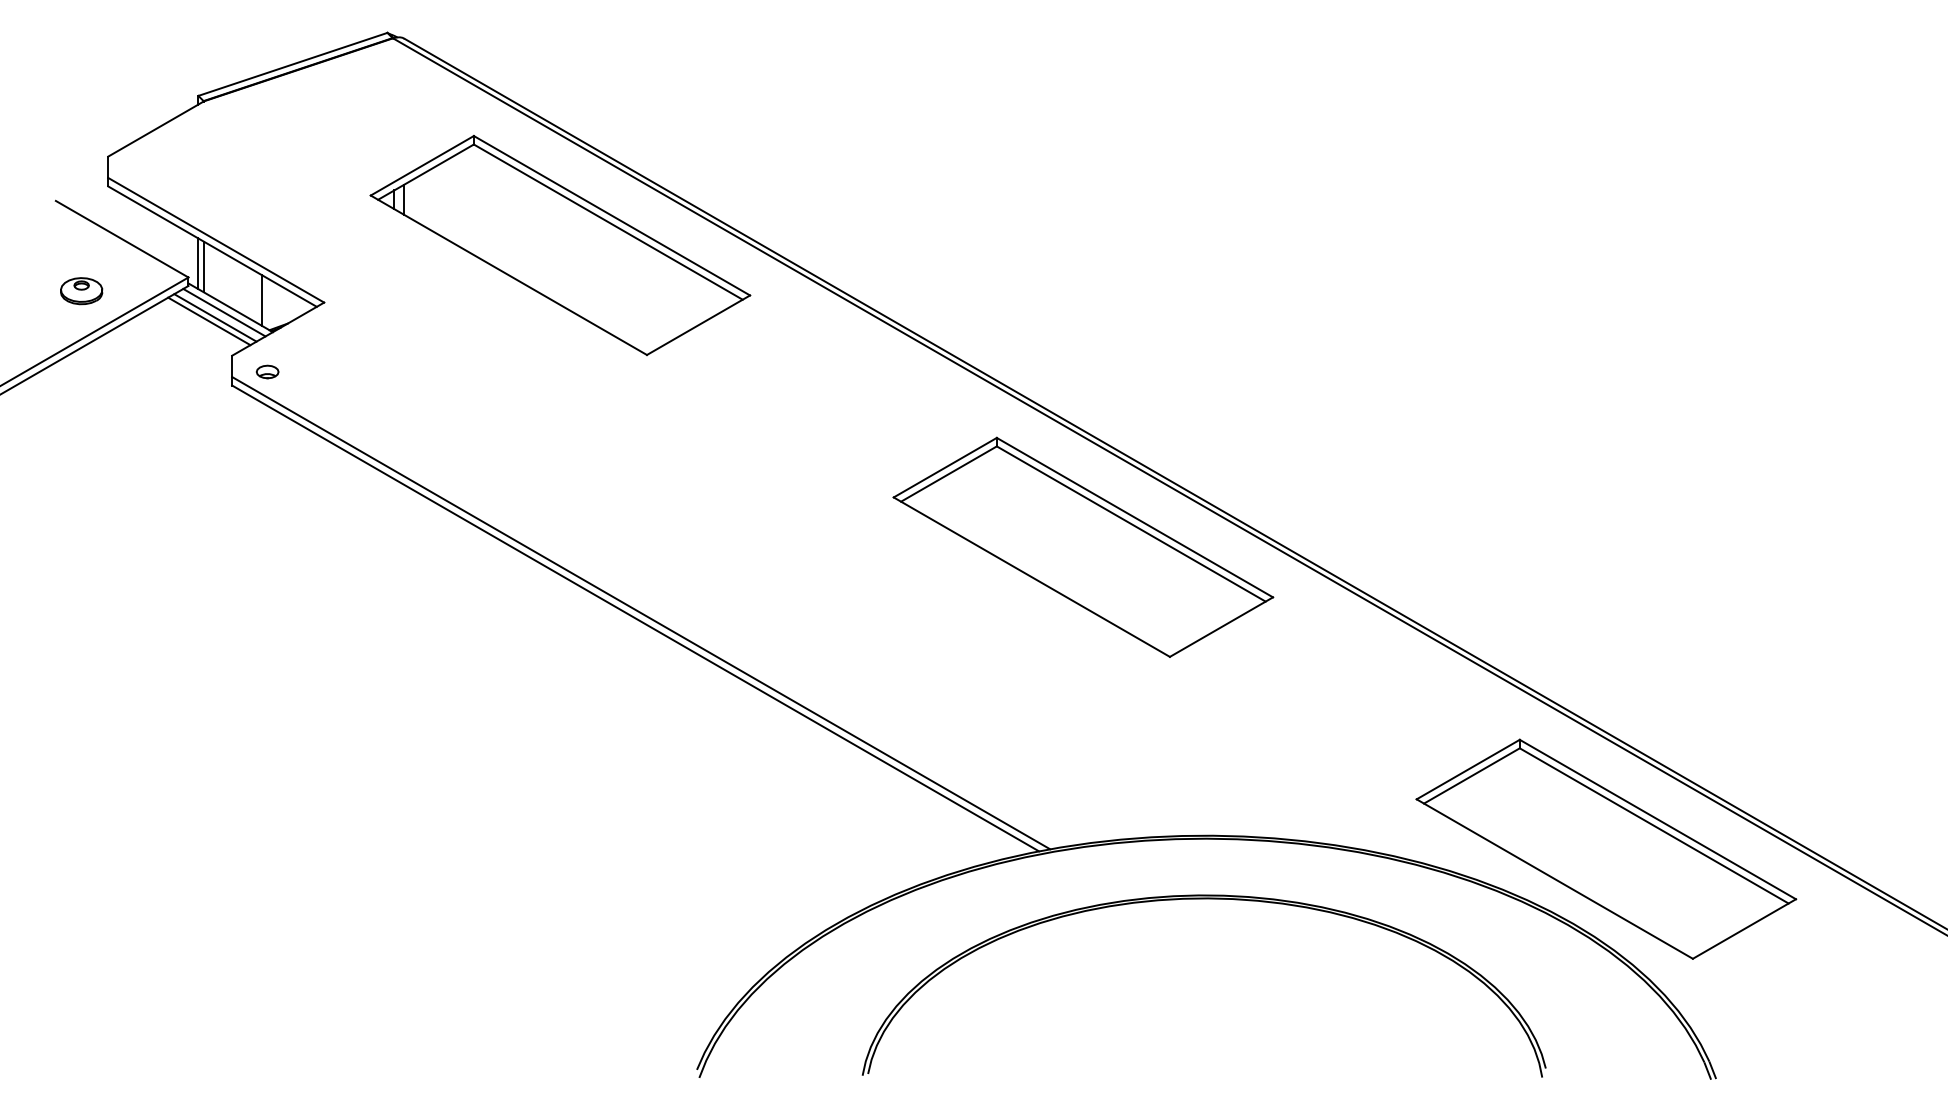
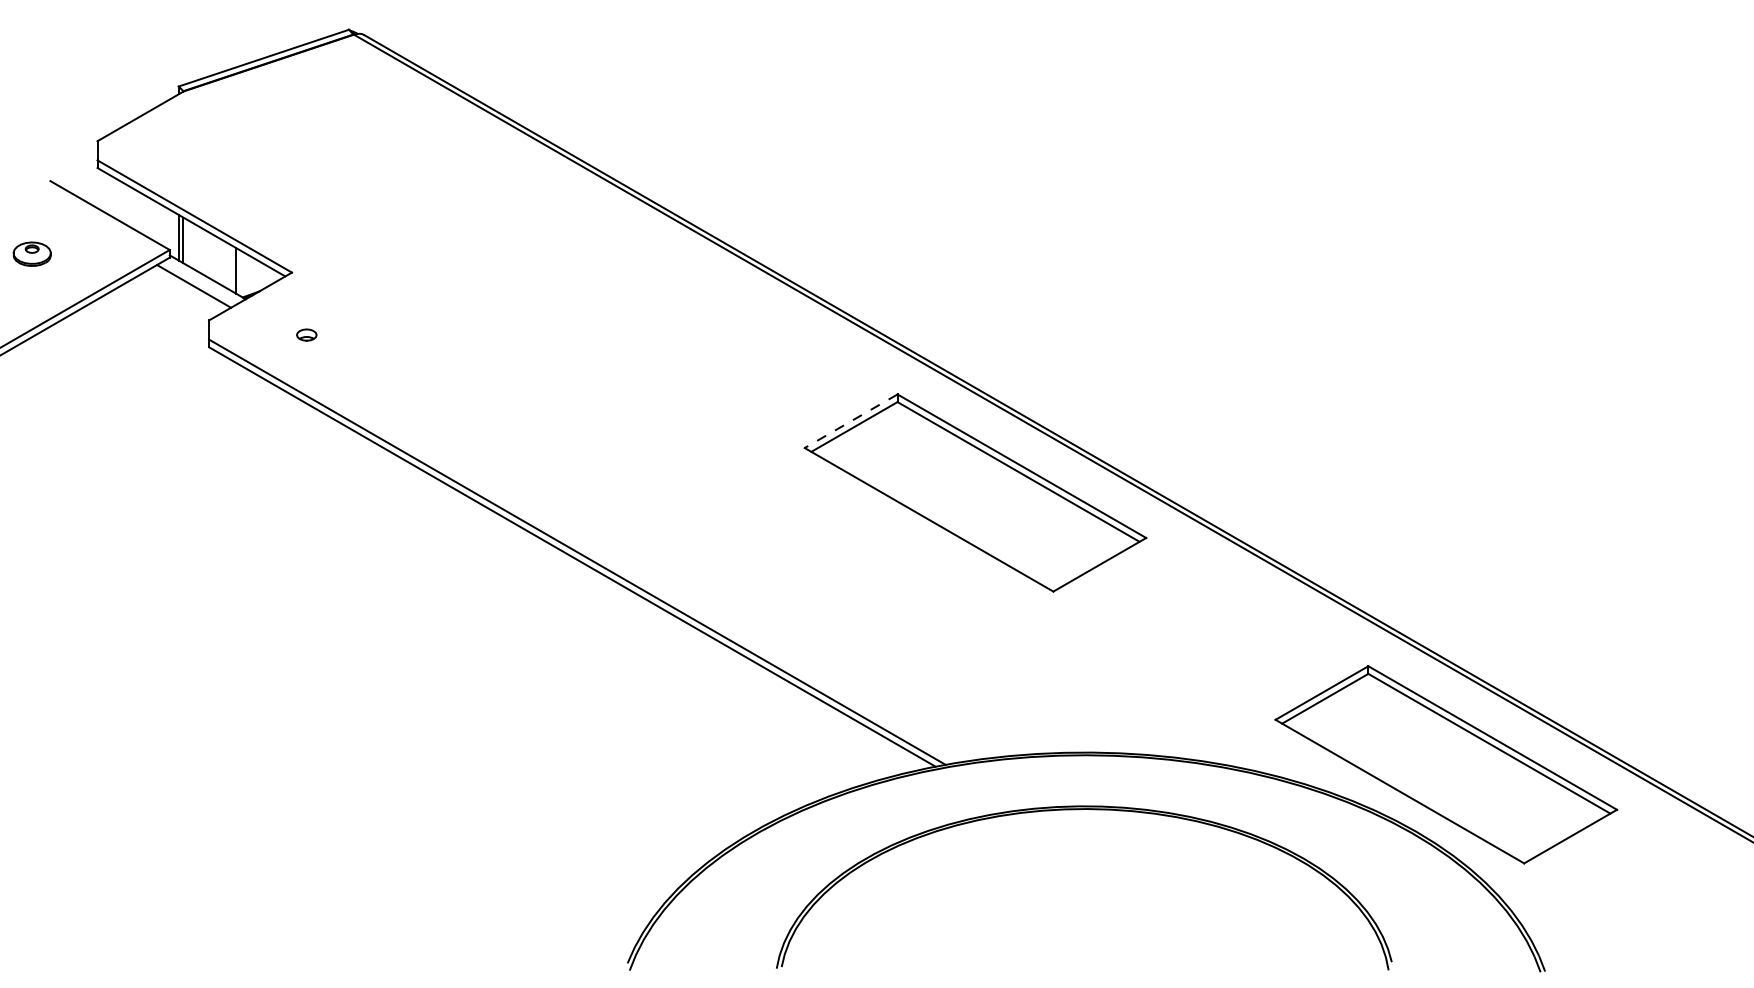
part: (560, 244) -> (504, 220), removed
part: (81, 291) -> (32, 254), moved
line: (224, 312) -> (202, 281), removed
line: (209, 321) -> (188, 289), removed
part: (267, 371) -> (306, 334), moved
line: (945, 467) -> (851, 421), solid -> dashed

